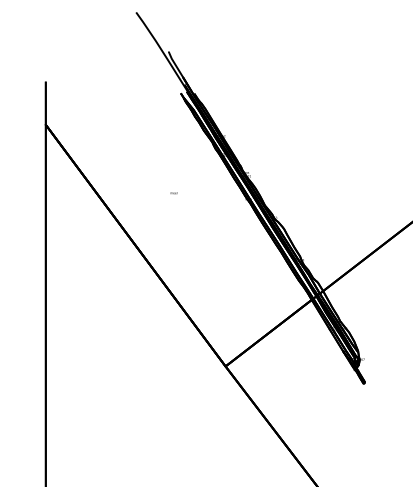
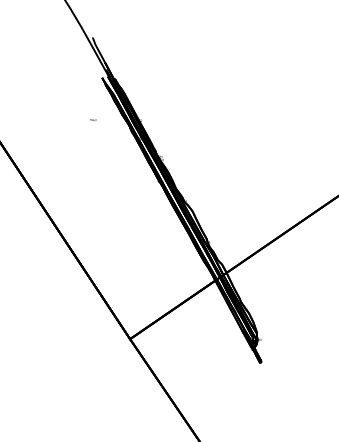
text: (173, 193) -> (92, 120), moved

